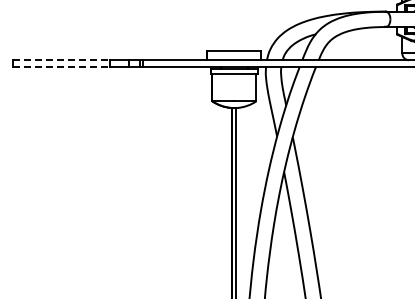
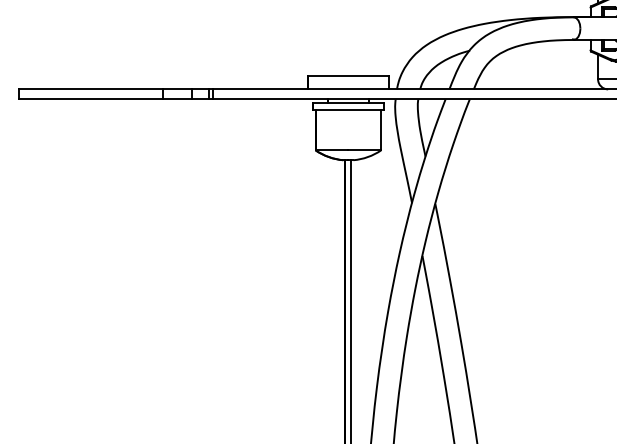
line: (61, 60) -> (91, 89), dashed -> solid
line: (61, 67) -> (91, 100), dashed -> solid

